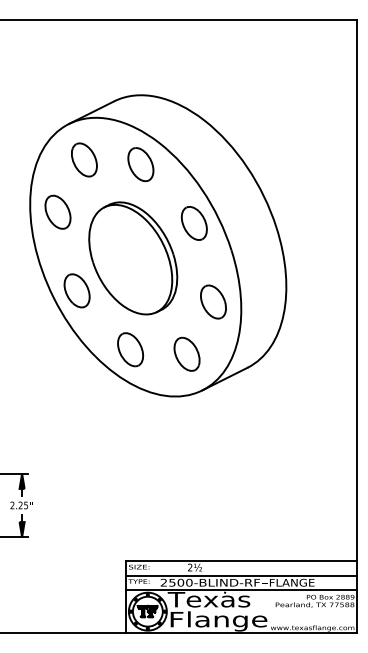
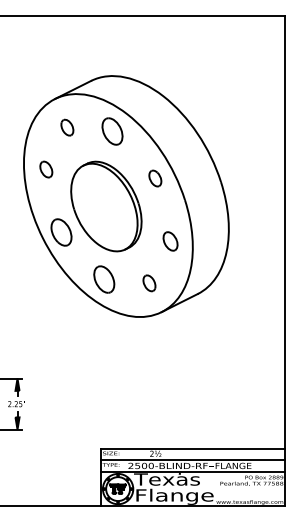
part: (84, 159) -> (67, 127), size x0.6
part: (58, 212) -> (46, 169), size x0.6
part: (194, 223) -> (155, 178), size x0.6
part: (213, 302) -> (170, 241), size x0.7
part: (187, 354) -> (149, 283), size x0.6

